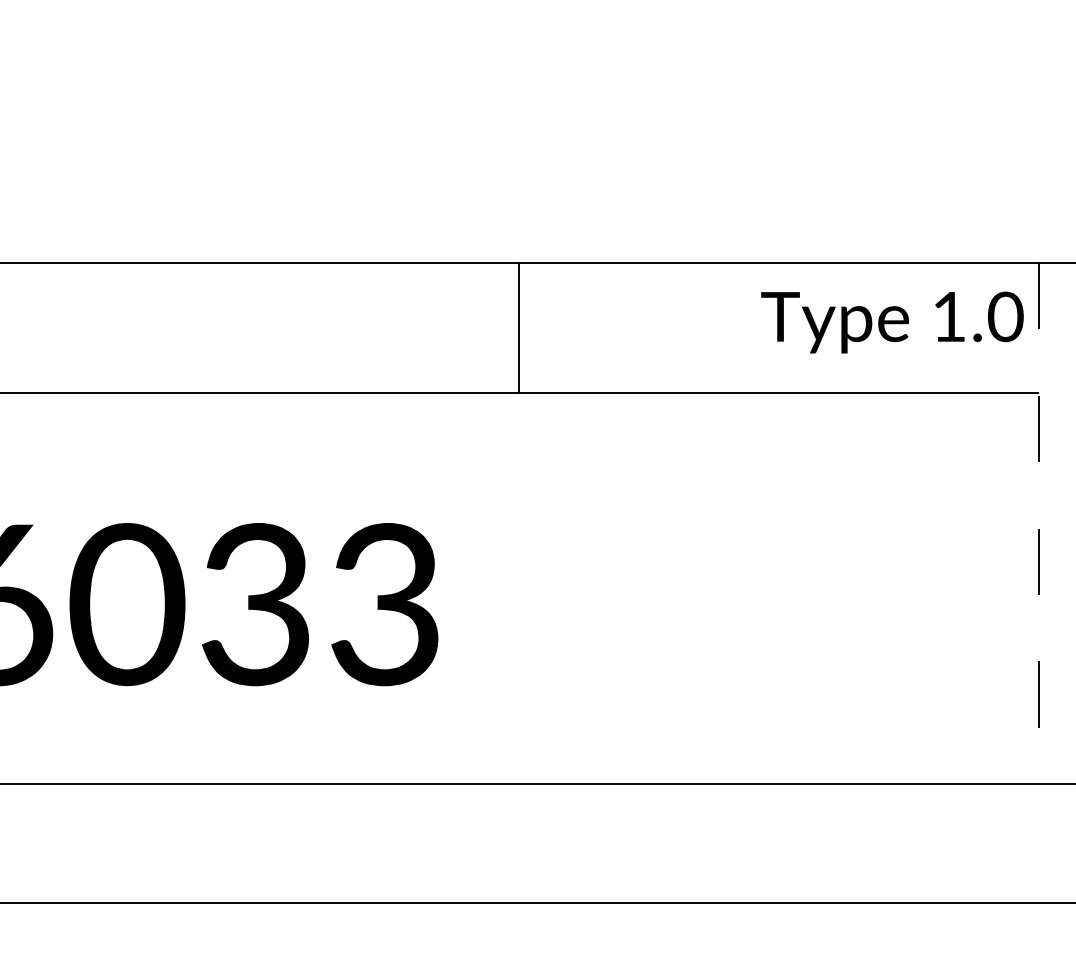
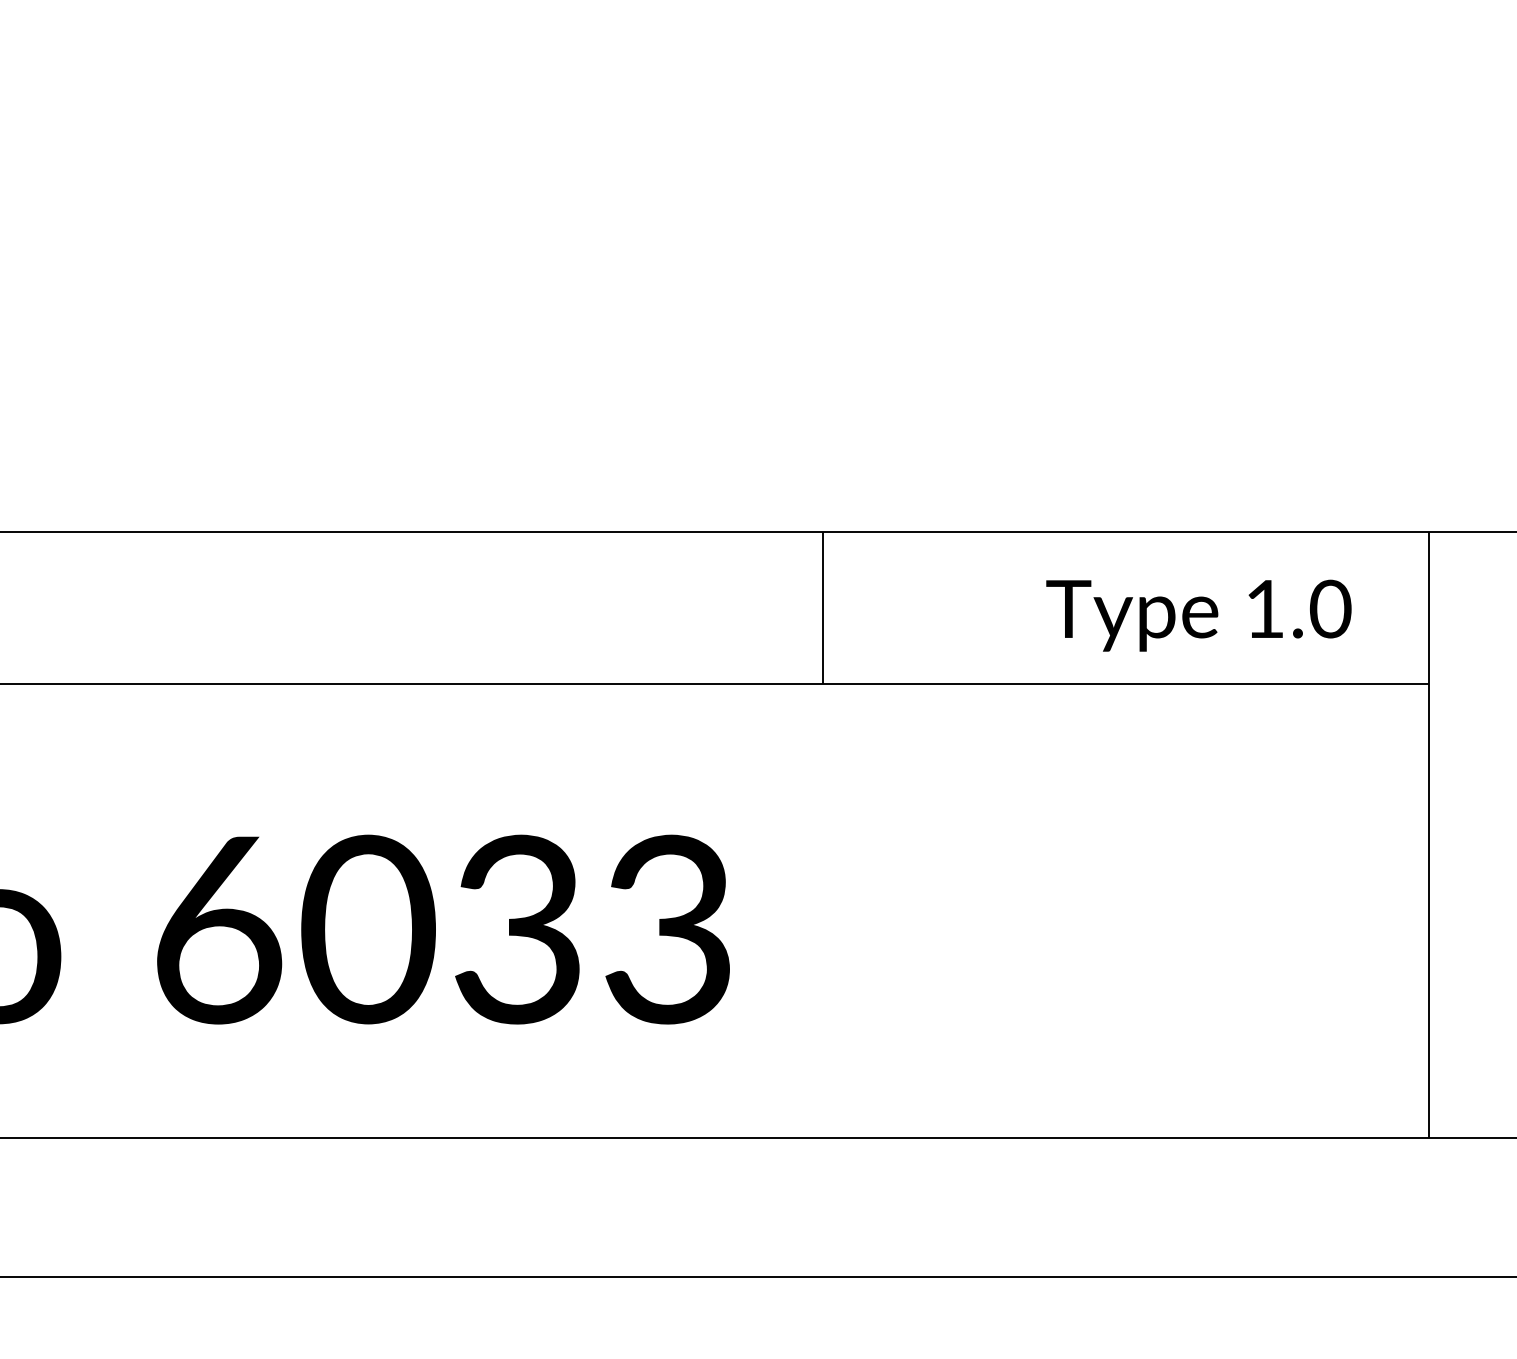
text: (892, 322) -> (1198, 615), moved
line: (1039, 523) -> (1428, 835), dashed -> solid

